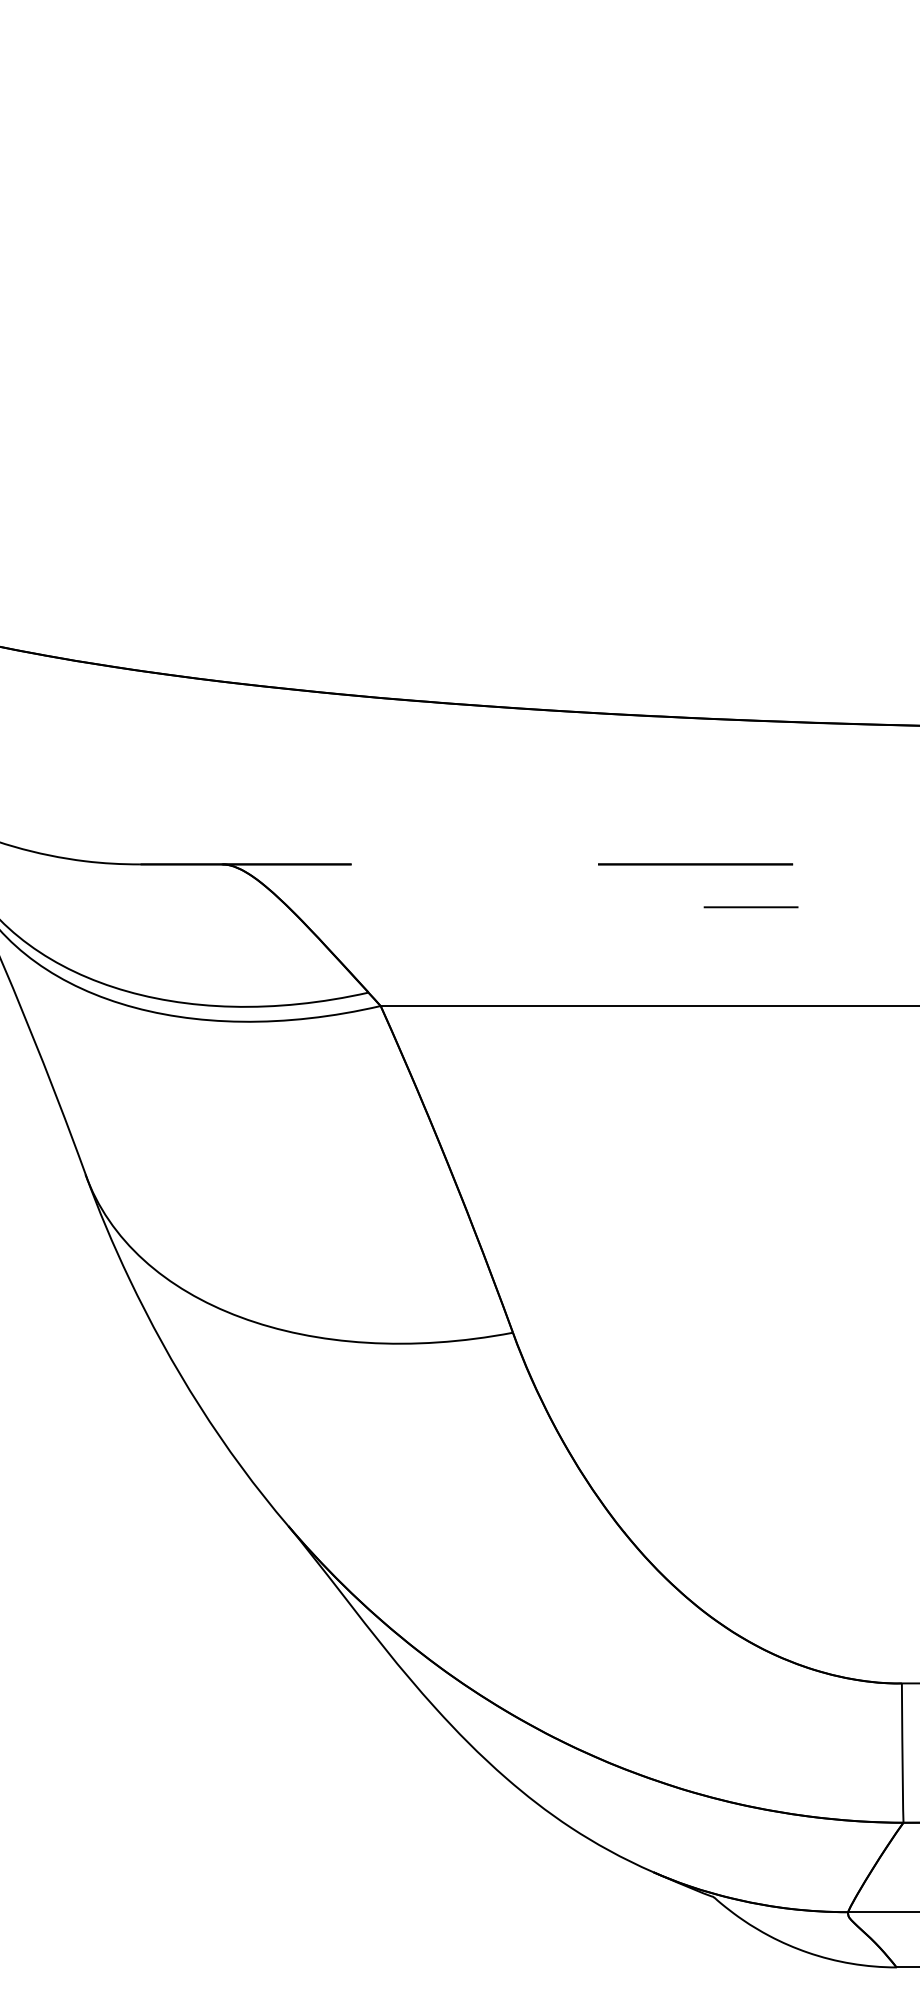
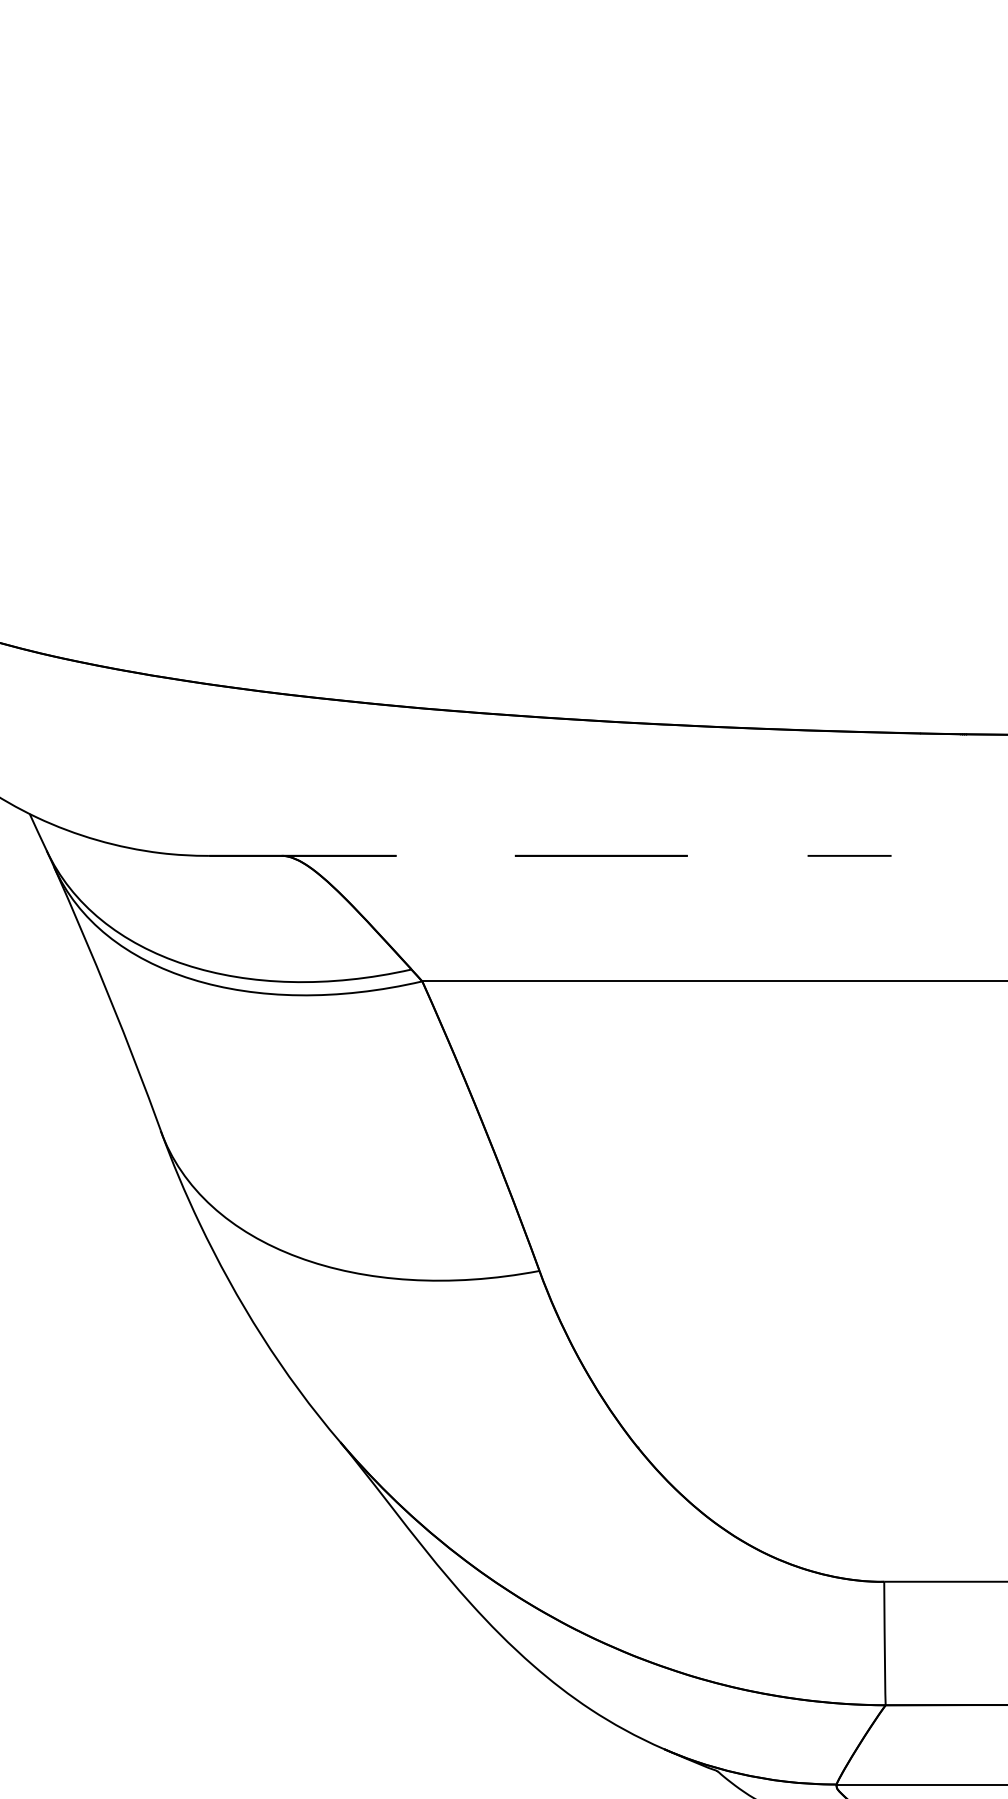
line: (694, 863) -> (600, 855), moved
line: (750, 906) -> (849, 855), moved

